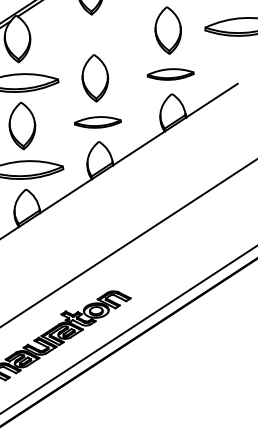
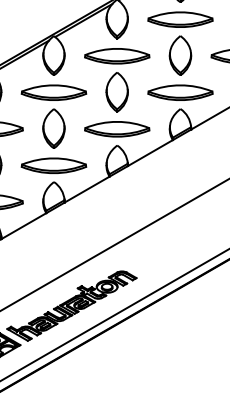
part: (93, 35) -> (117, 56), added
part: (170, 74) -> (180, 92), size x1.67
part: (98, 122) -> (117, 129), size x1.67

